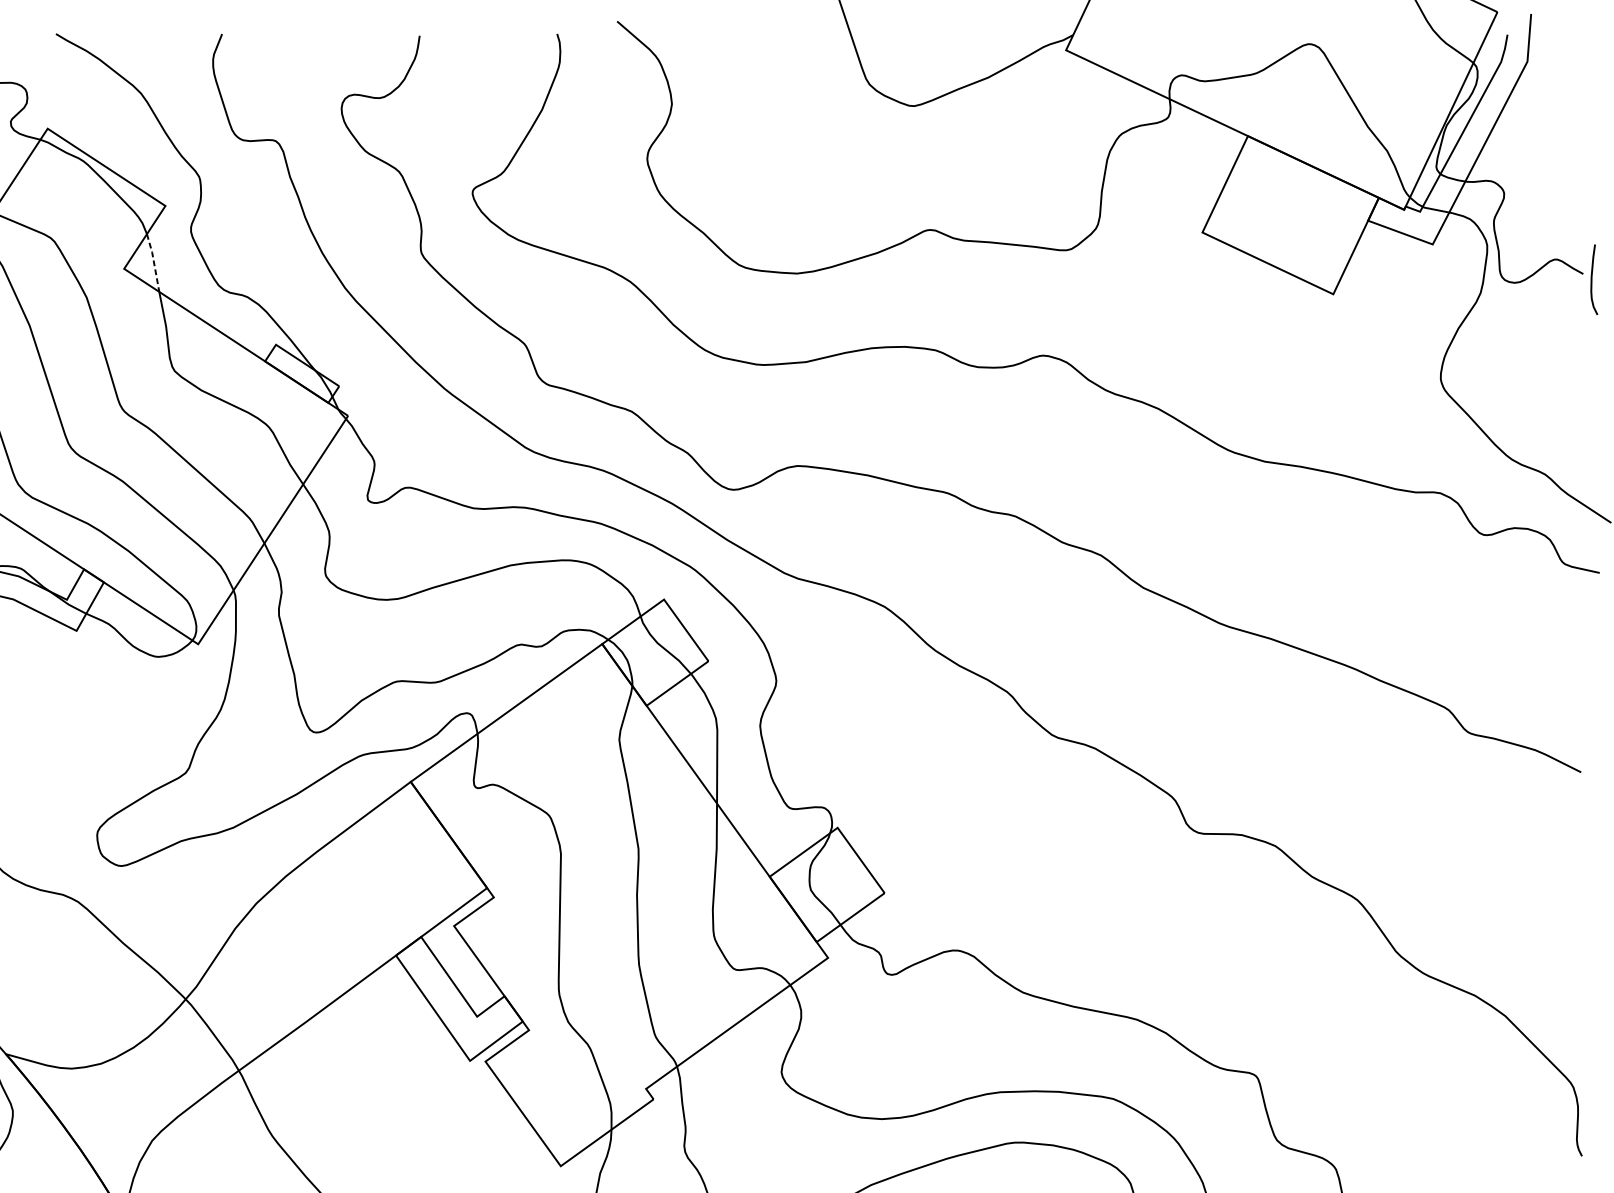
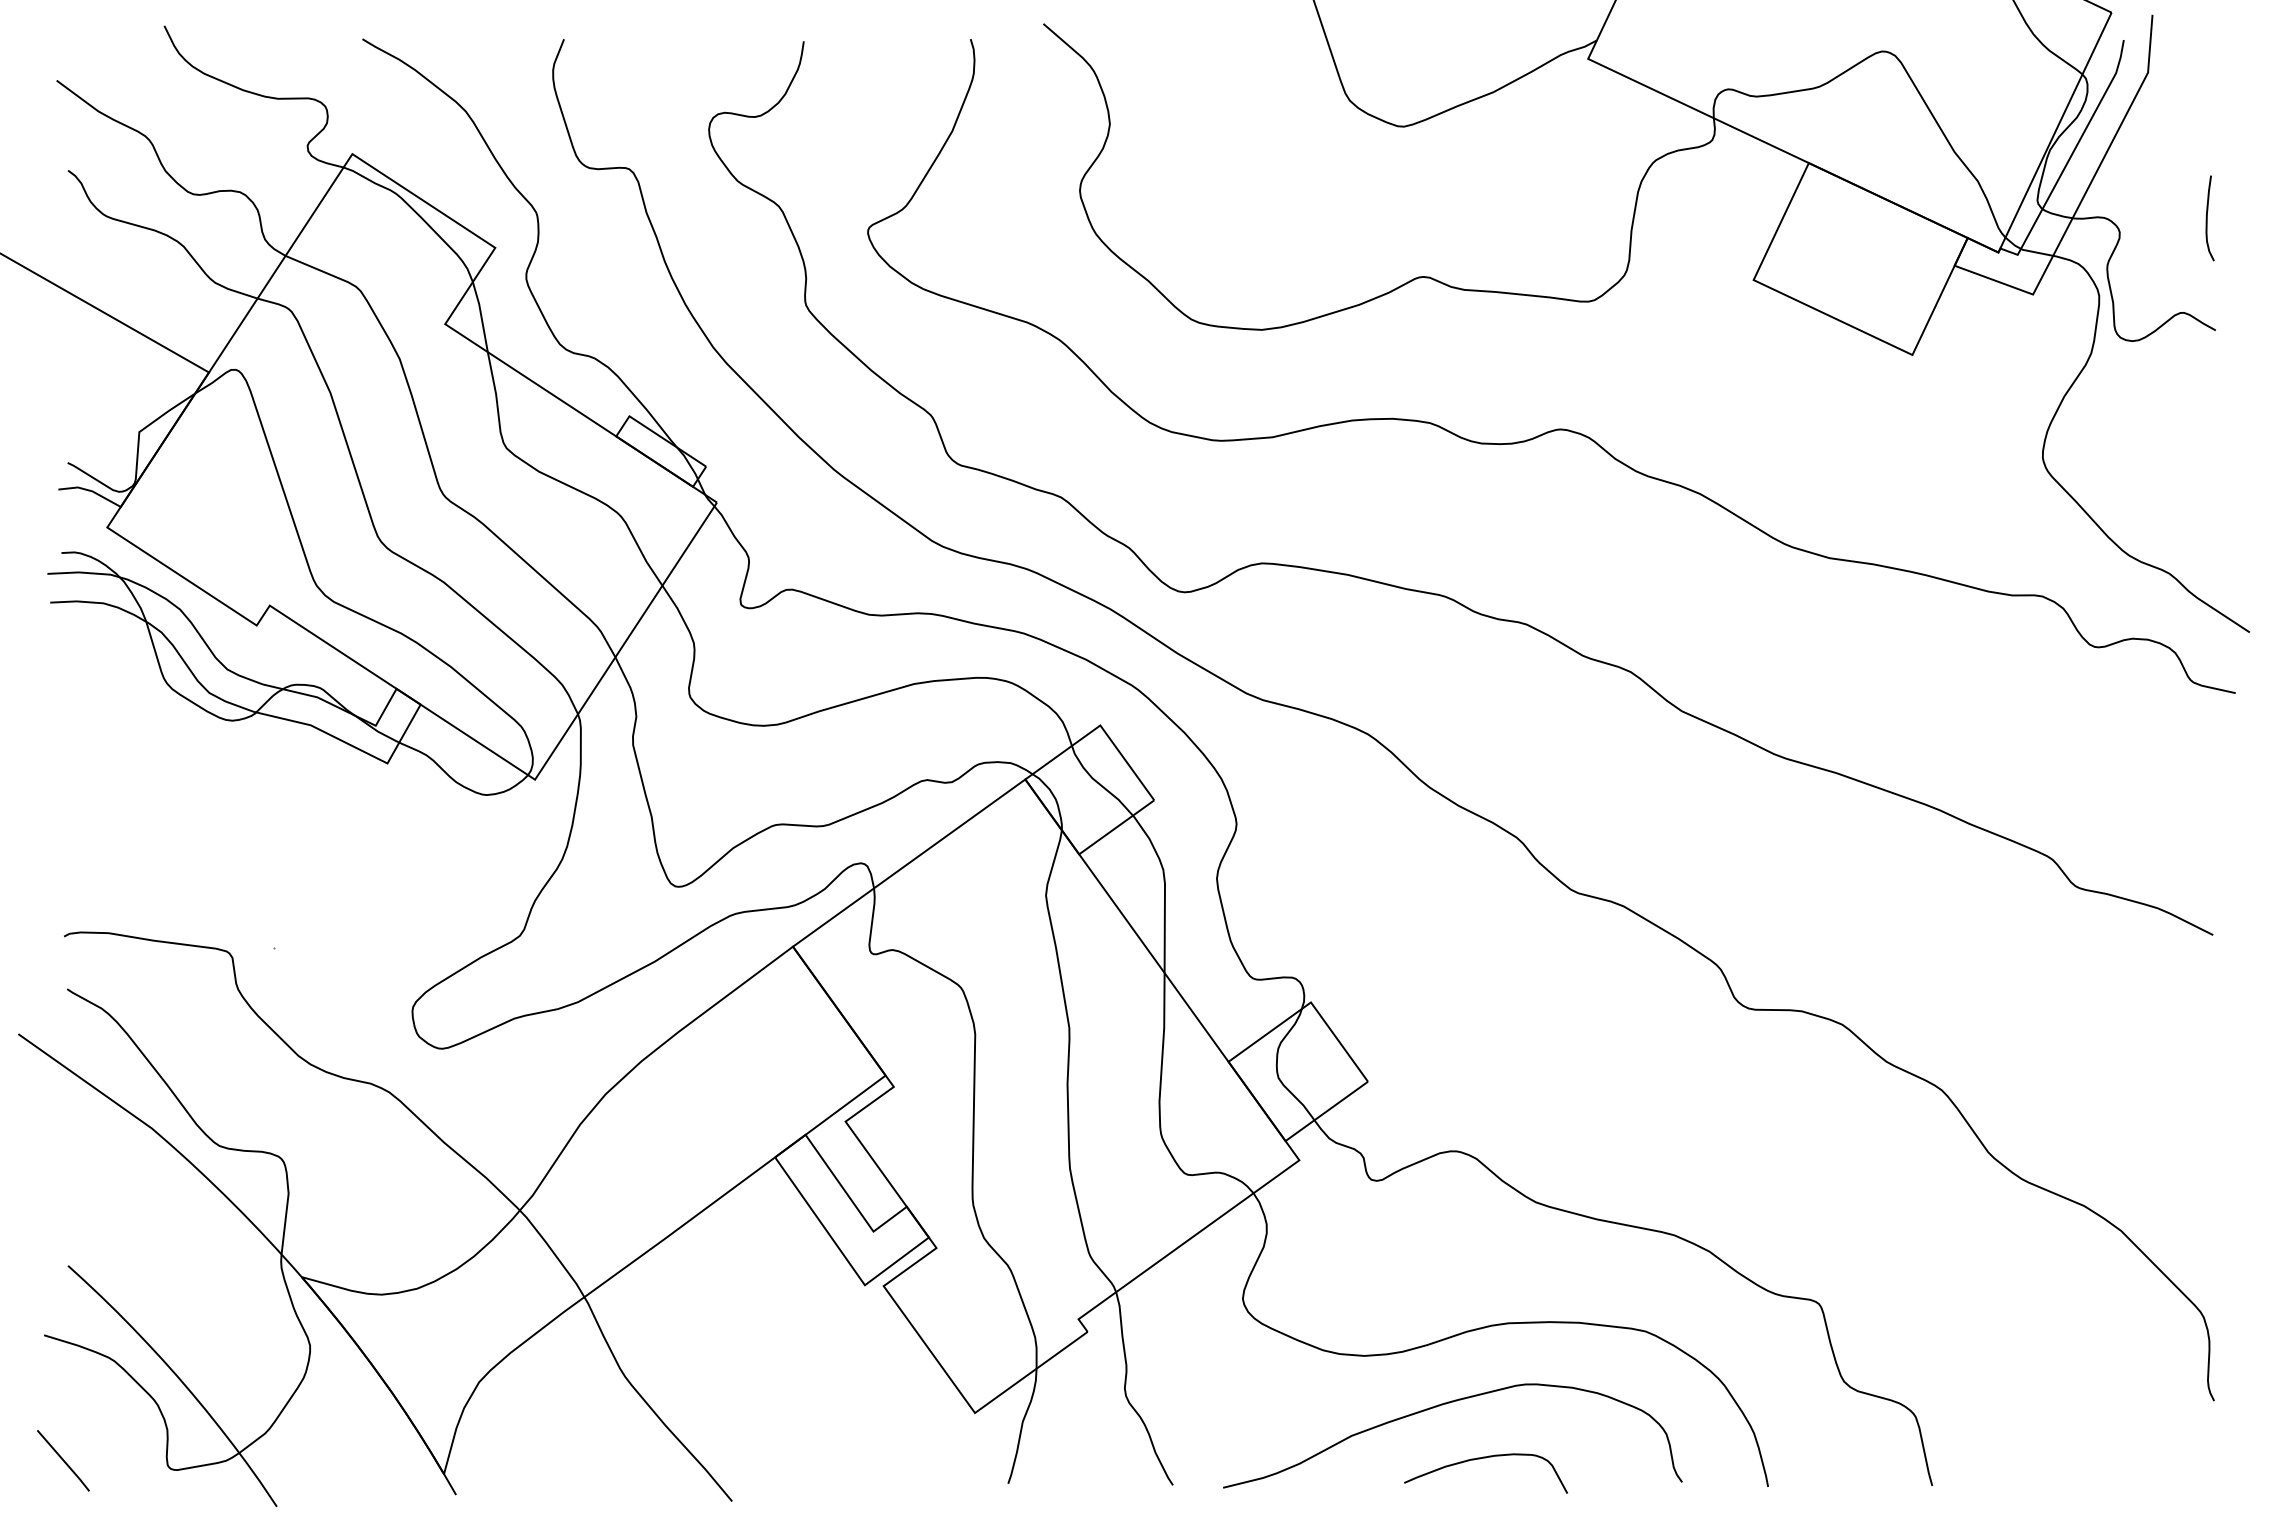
line: (154, 262) -> (481, 316), dashed -> solid
curve: (1592, 279) -> (2207, 218), moved

